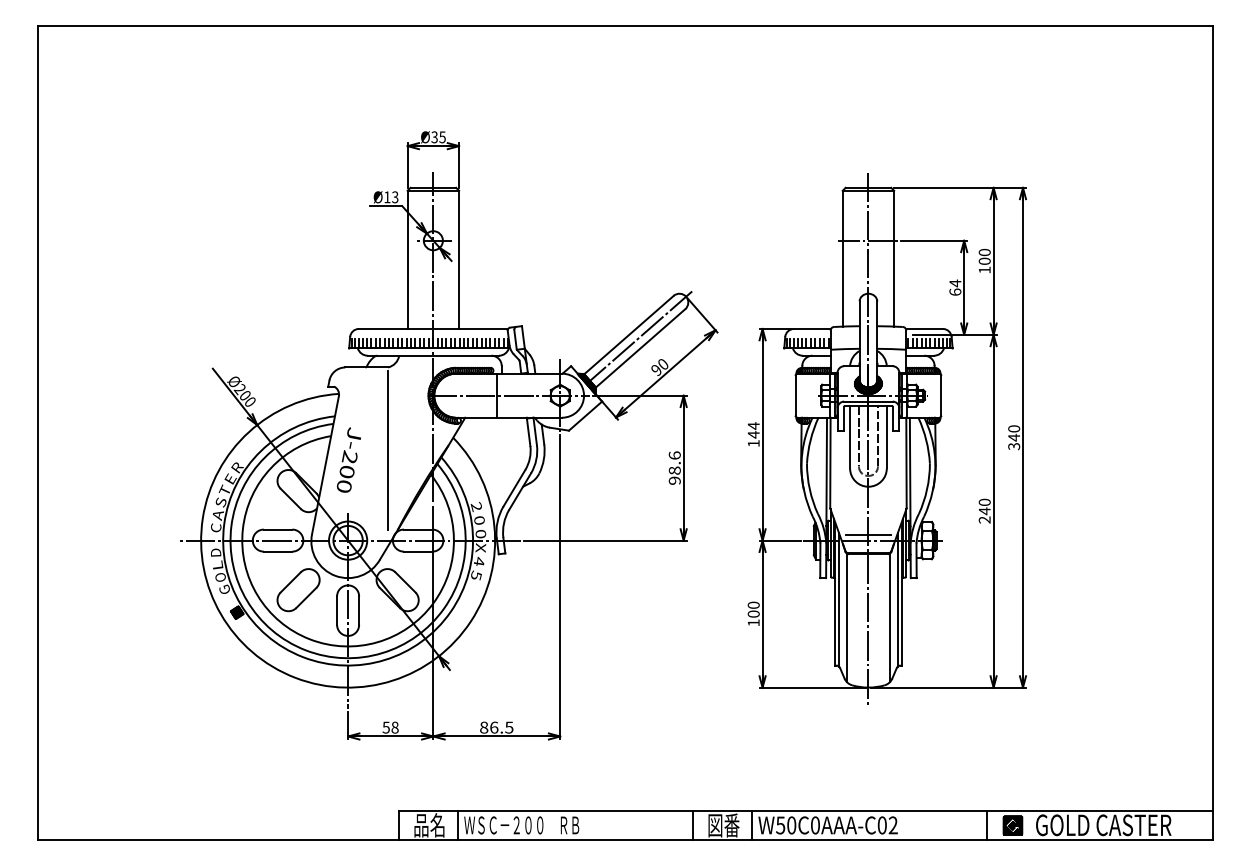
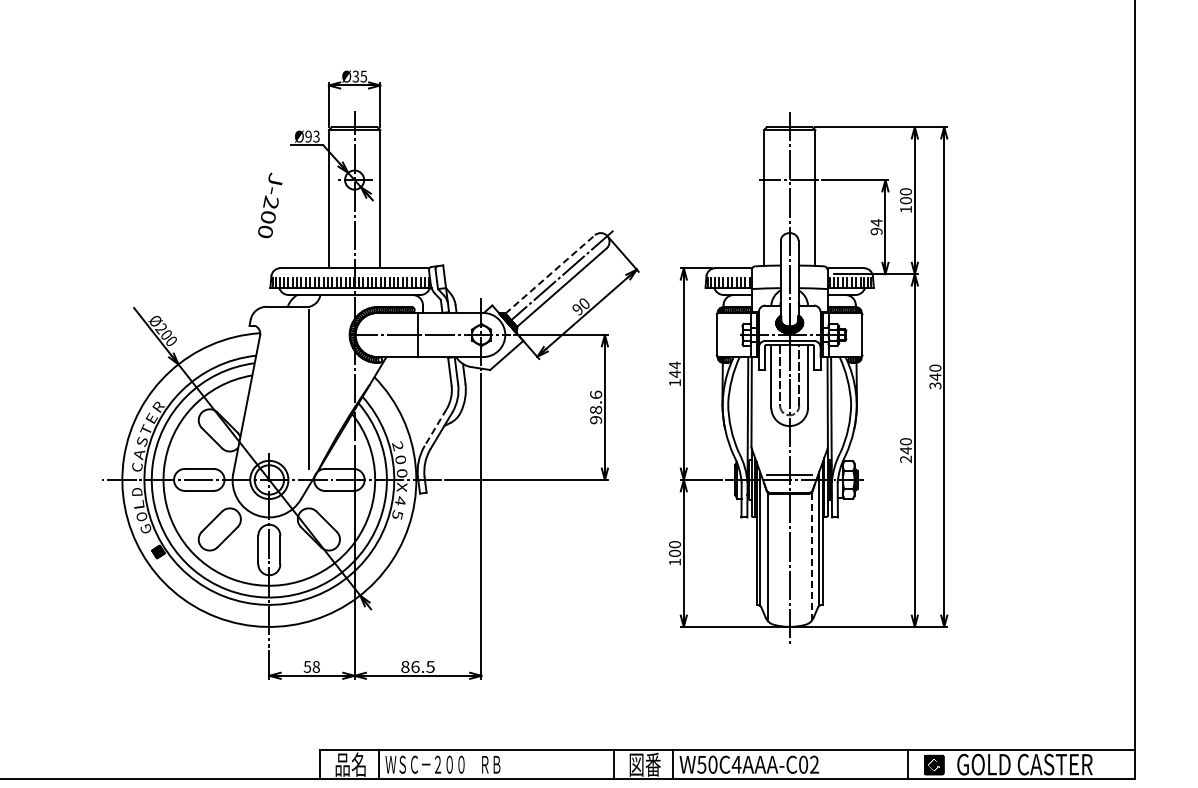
text: (387, 197) -> (308, 136), Ø13 -> Ø93
text: (955, 291) -> (876, 230), 64 -> 94
line: (628, 335) -> (549, 274), solid -> dashed
text: (348, 459) -> (269, 204), moved
line: (514, 488) -> (435, 427), solid -> dashed
line: (890, 618) -> (811, 557), solid -> dashed
text: (815, 825) -> (736, 764), W50C0AAA-C02 -> W50C4AAA-C02

